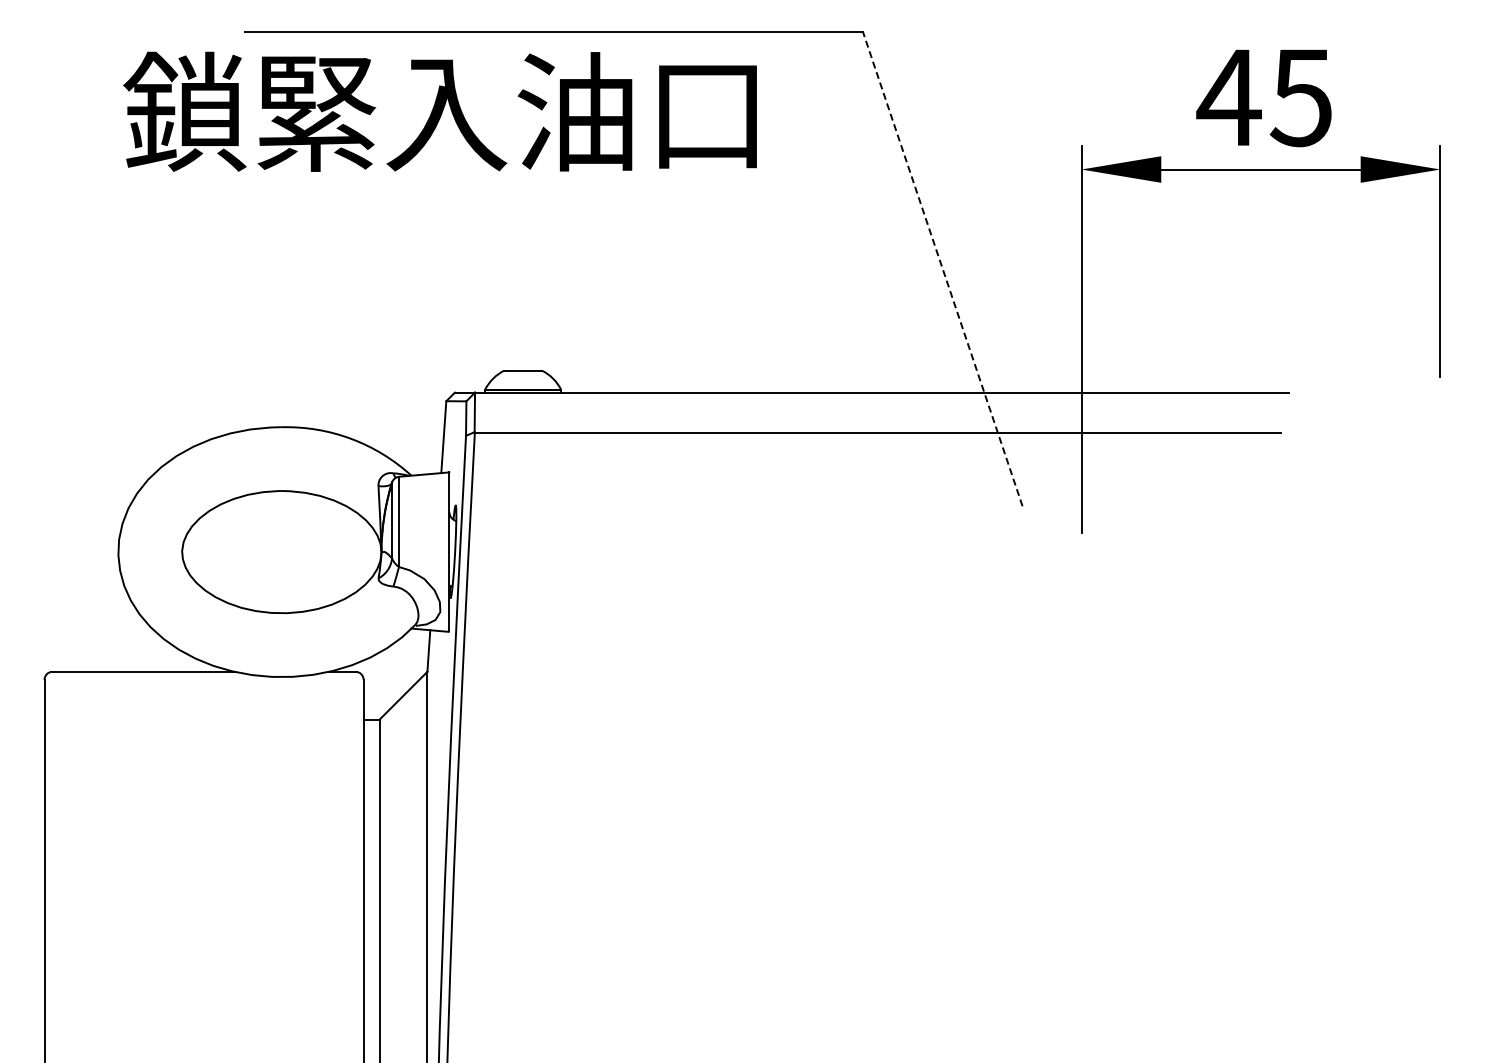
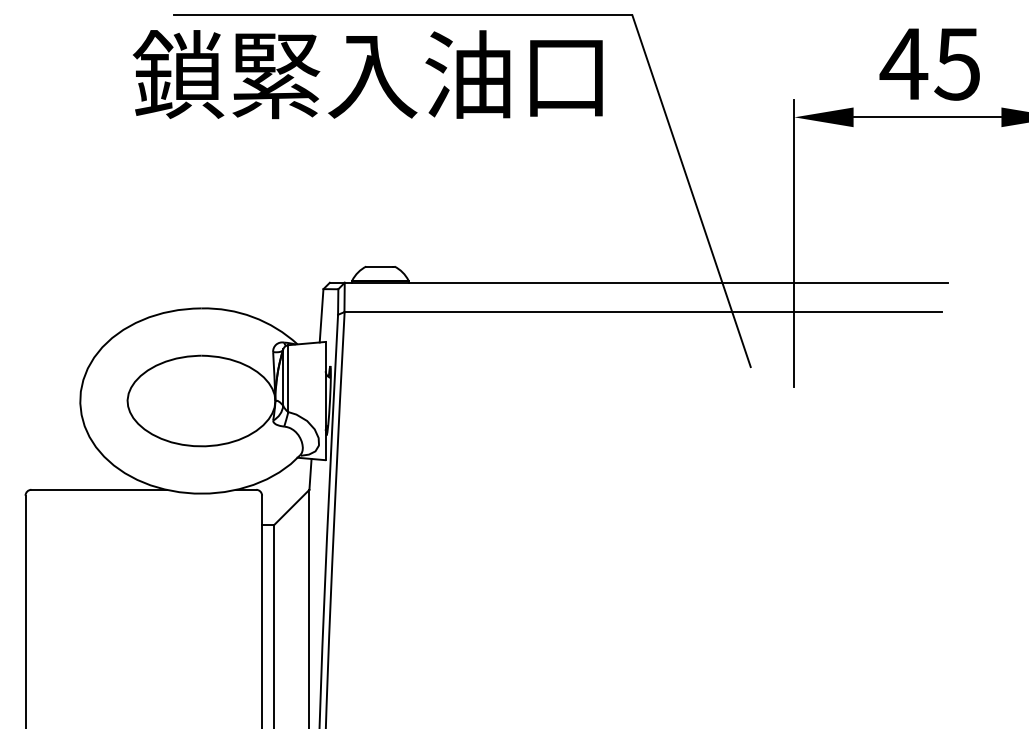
text: (439, 111) -> (367, 74), moved
line: (942, 268) -> (691, 190), dashed -> solid

